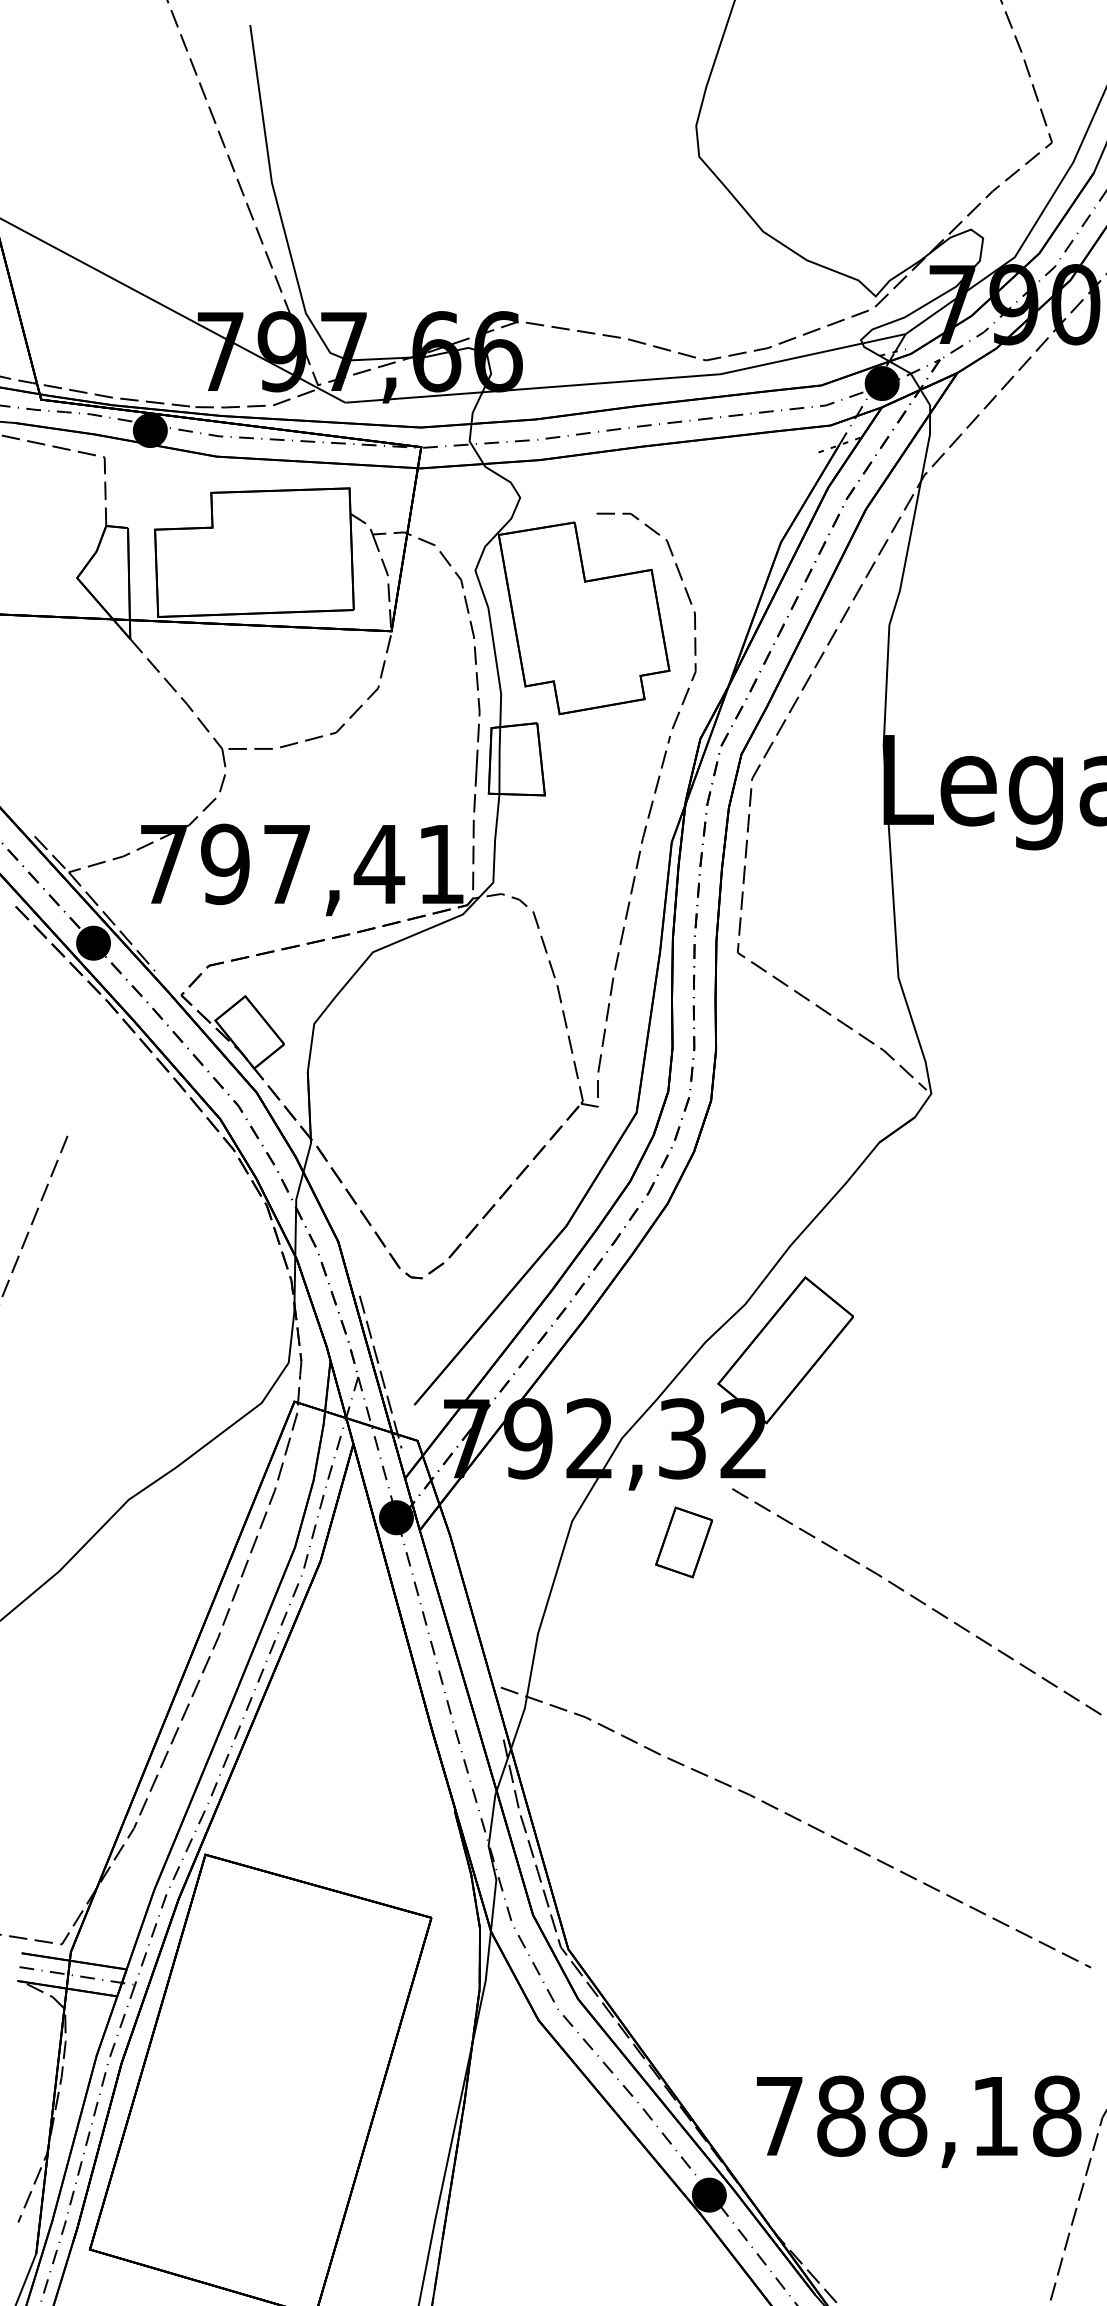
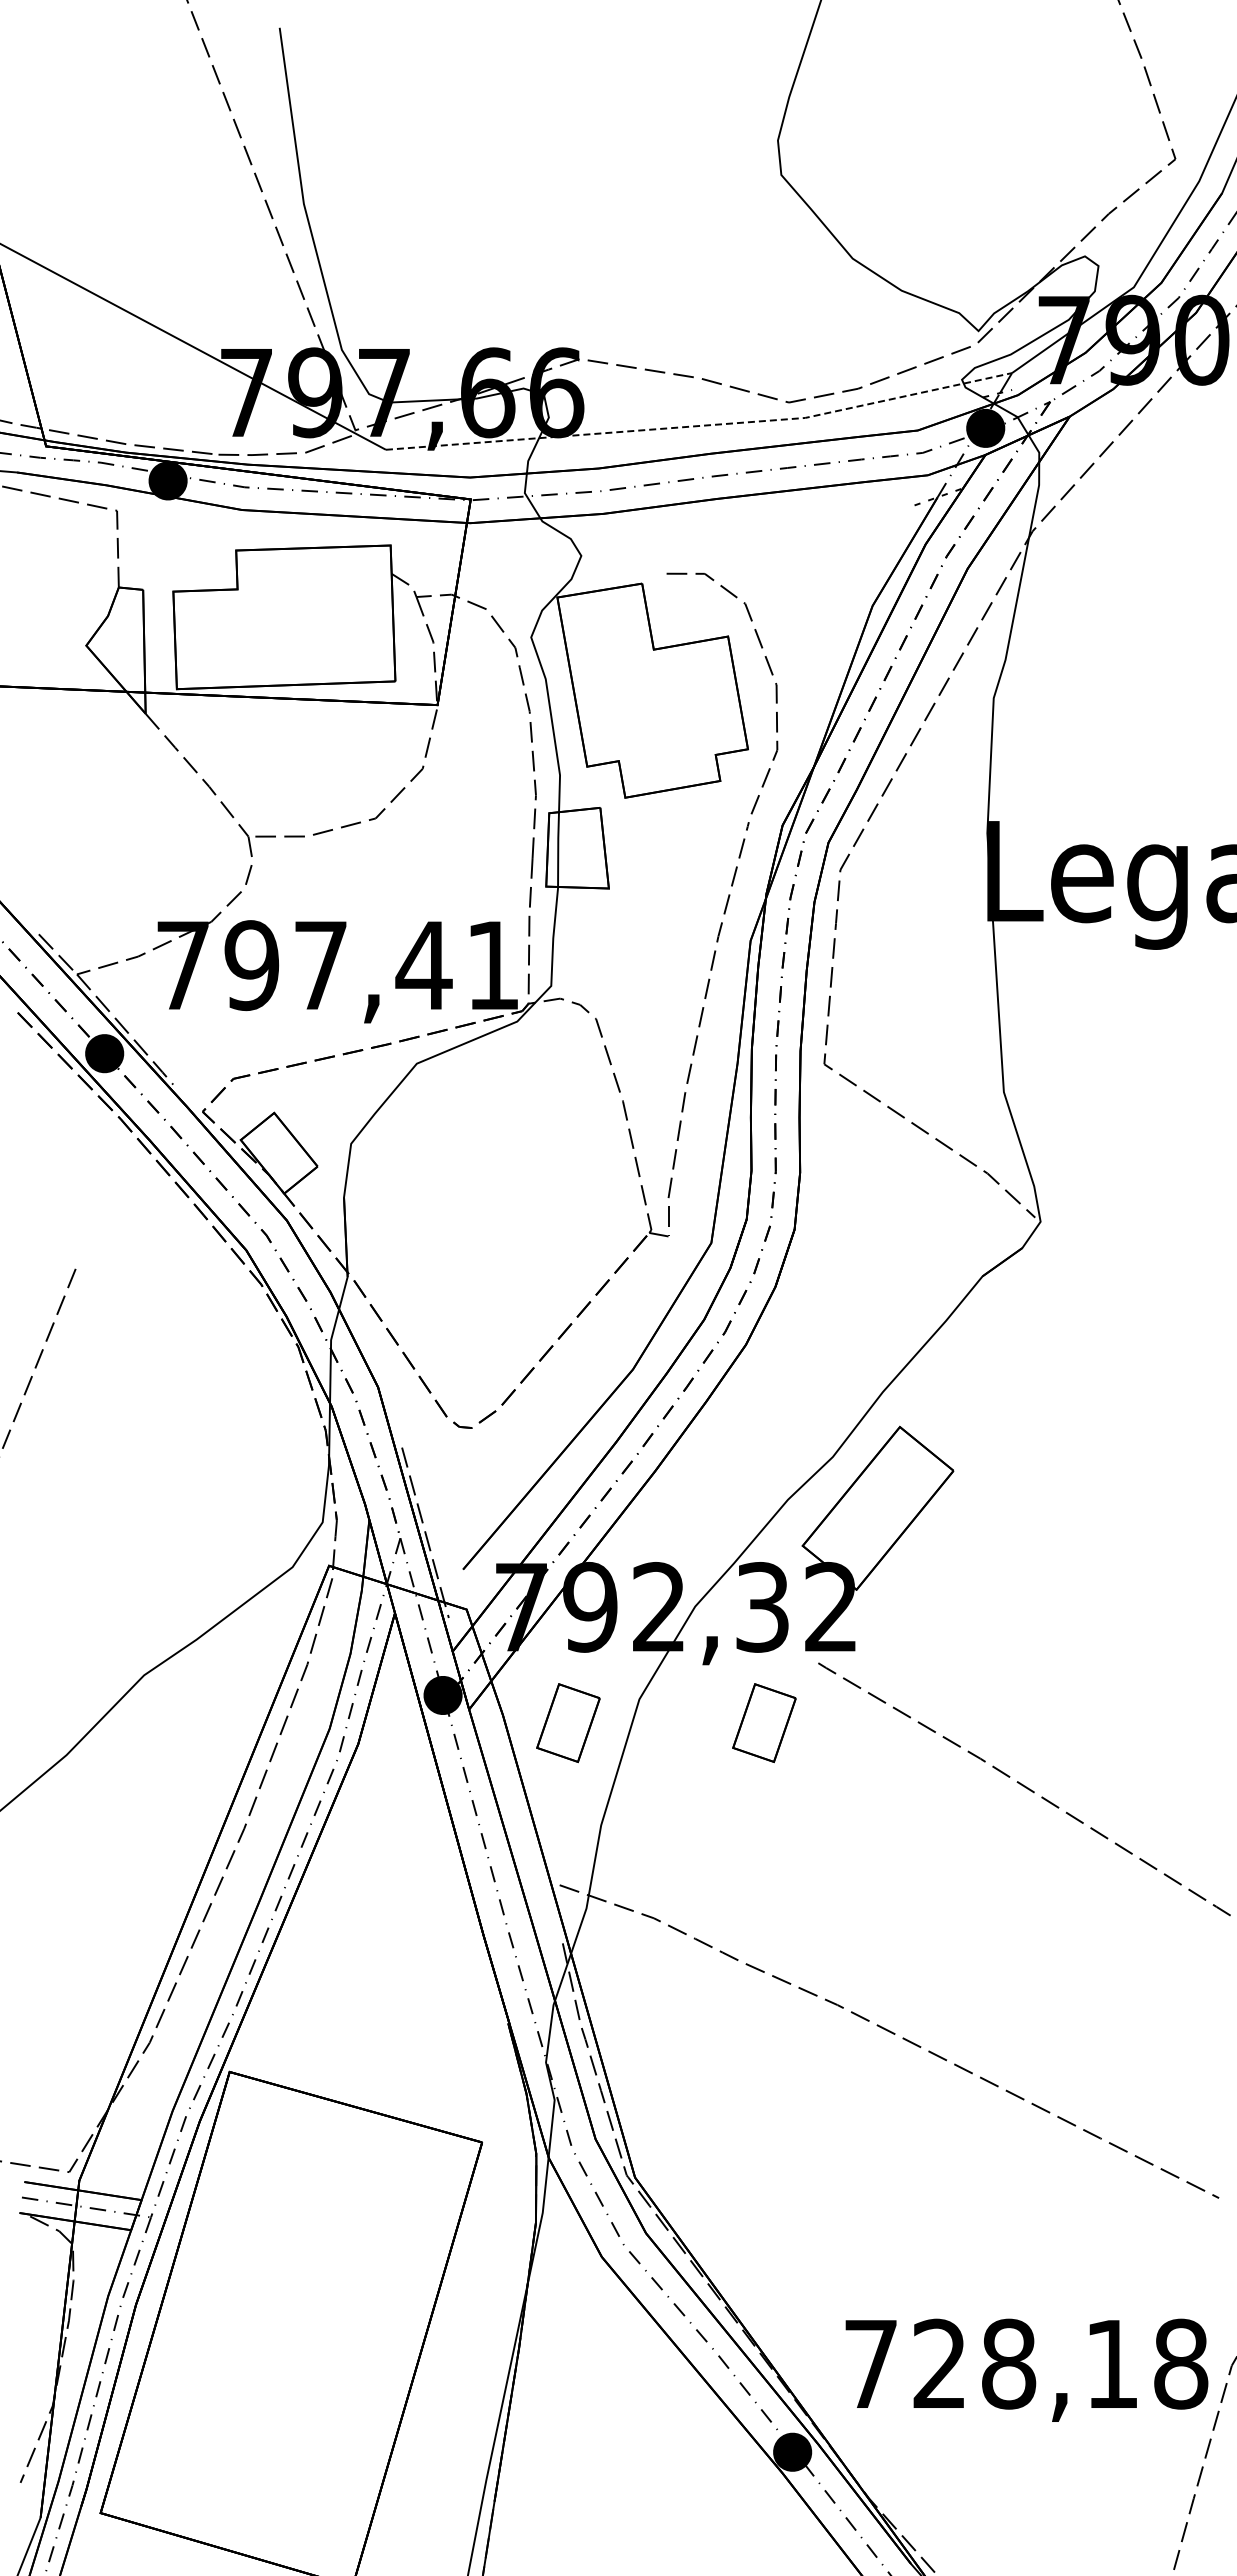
line: (627, 380) -> (701, 425), solid -> dashed
part: (508, 1541) -> (568, 1722), added
text: (841, 2115) -> (940, 2363), 788,18 -> 728,18

